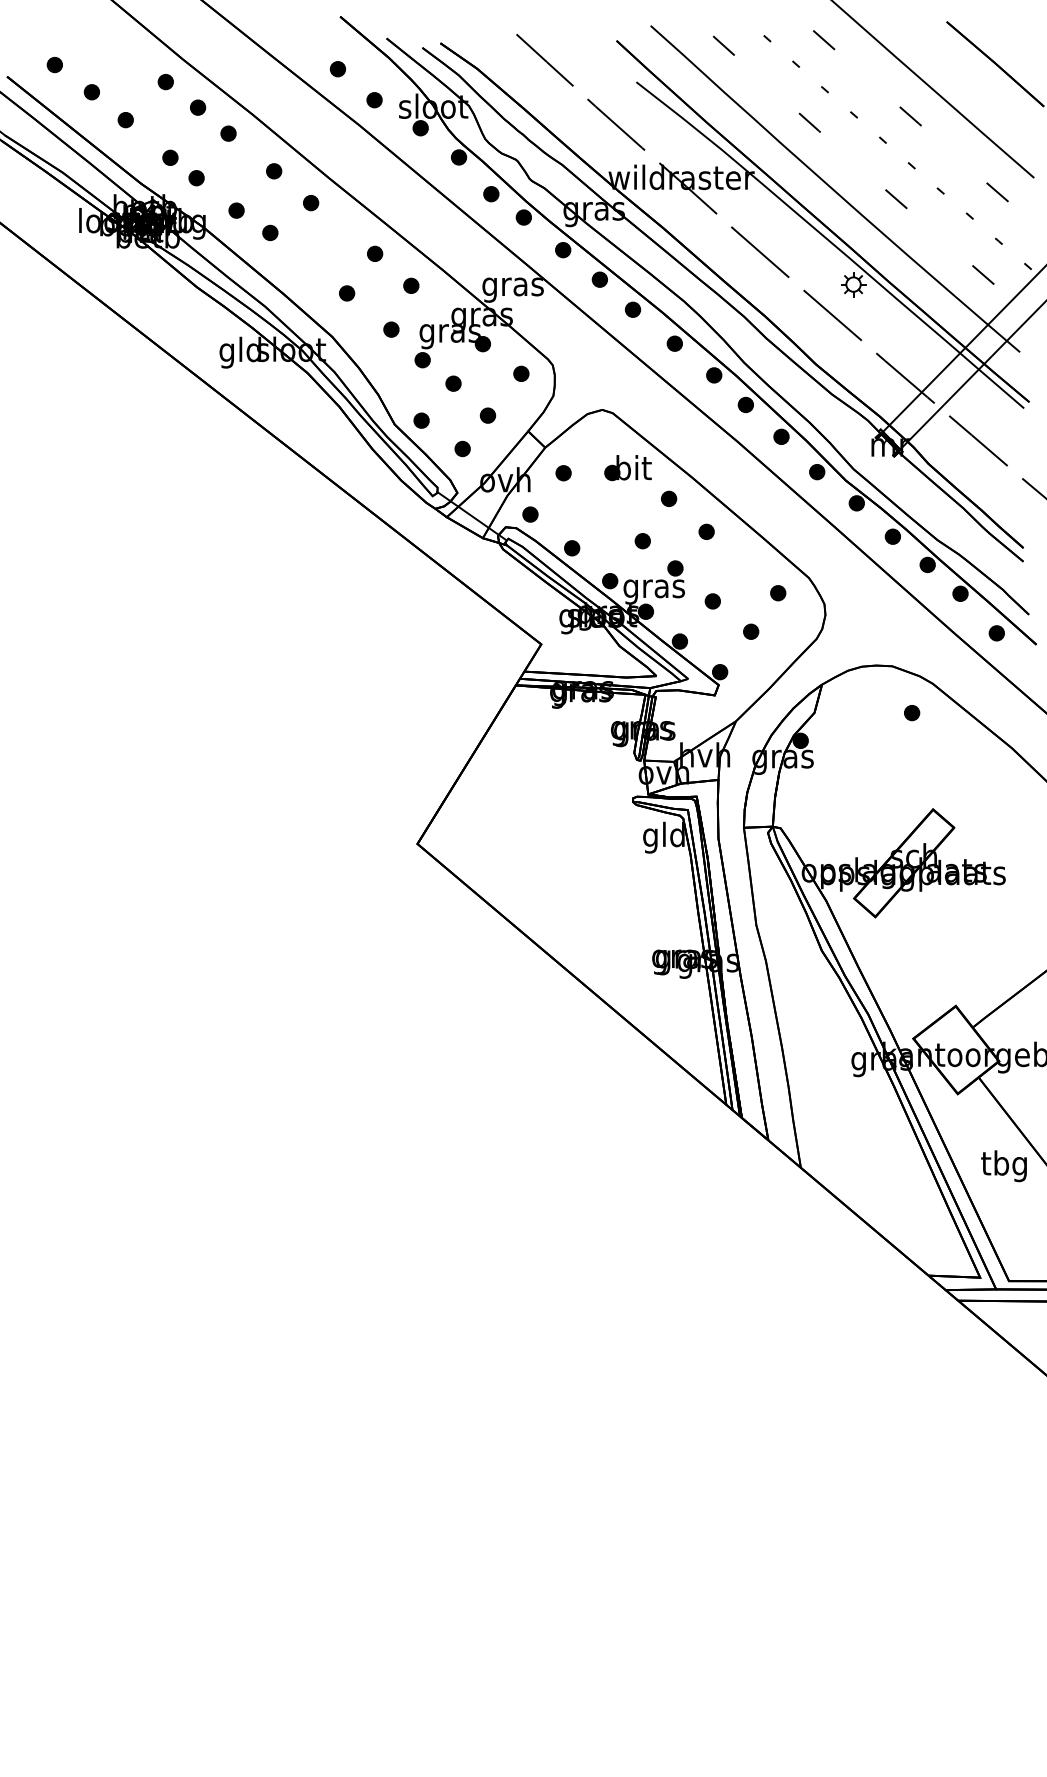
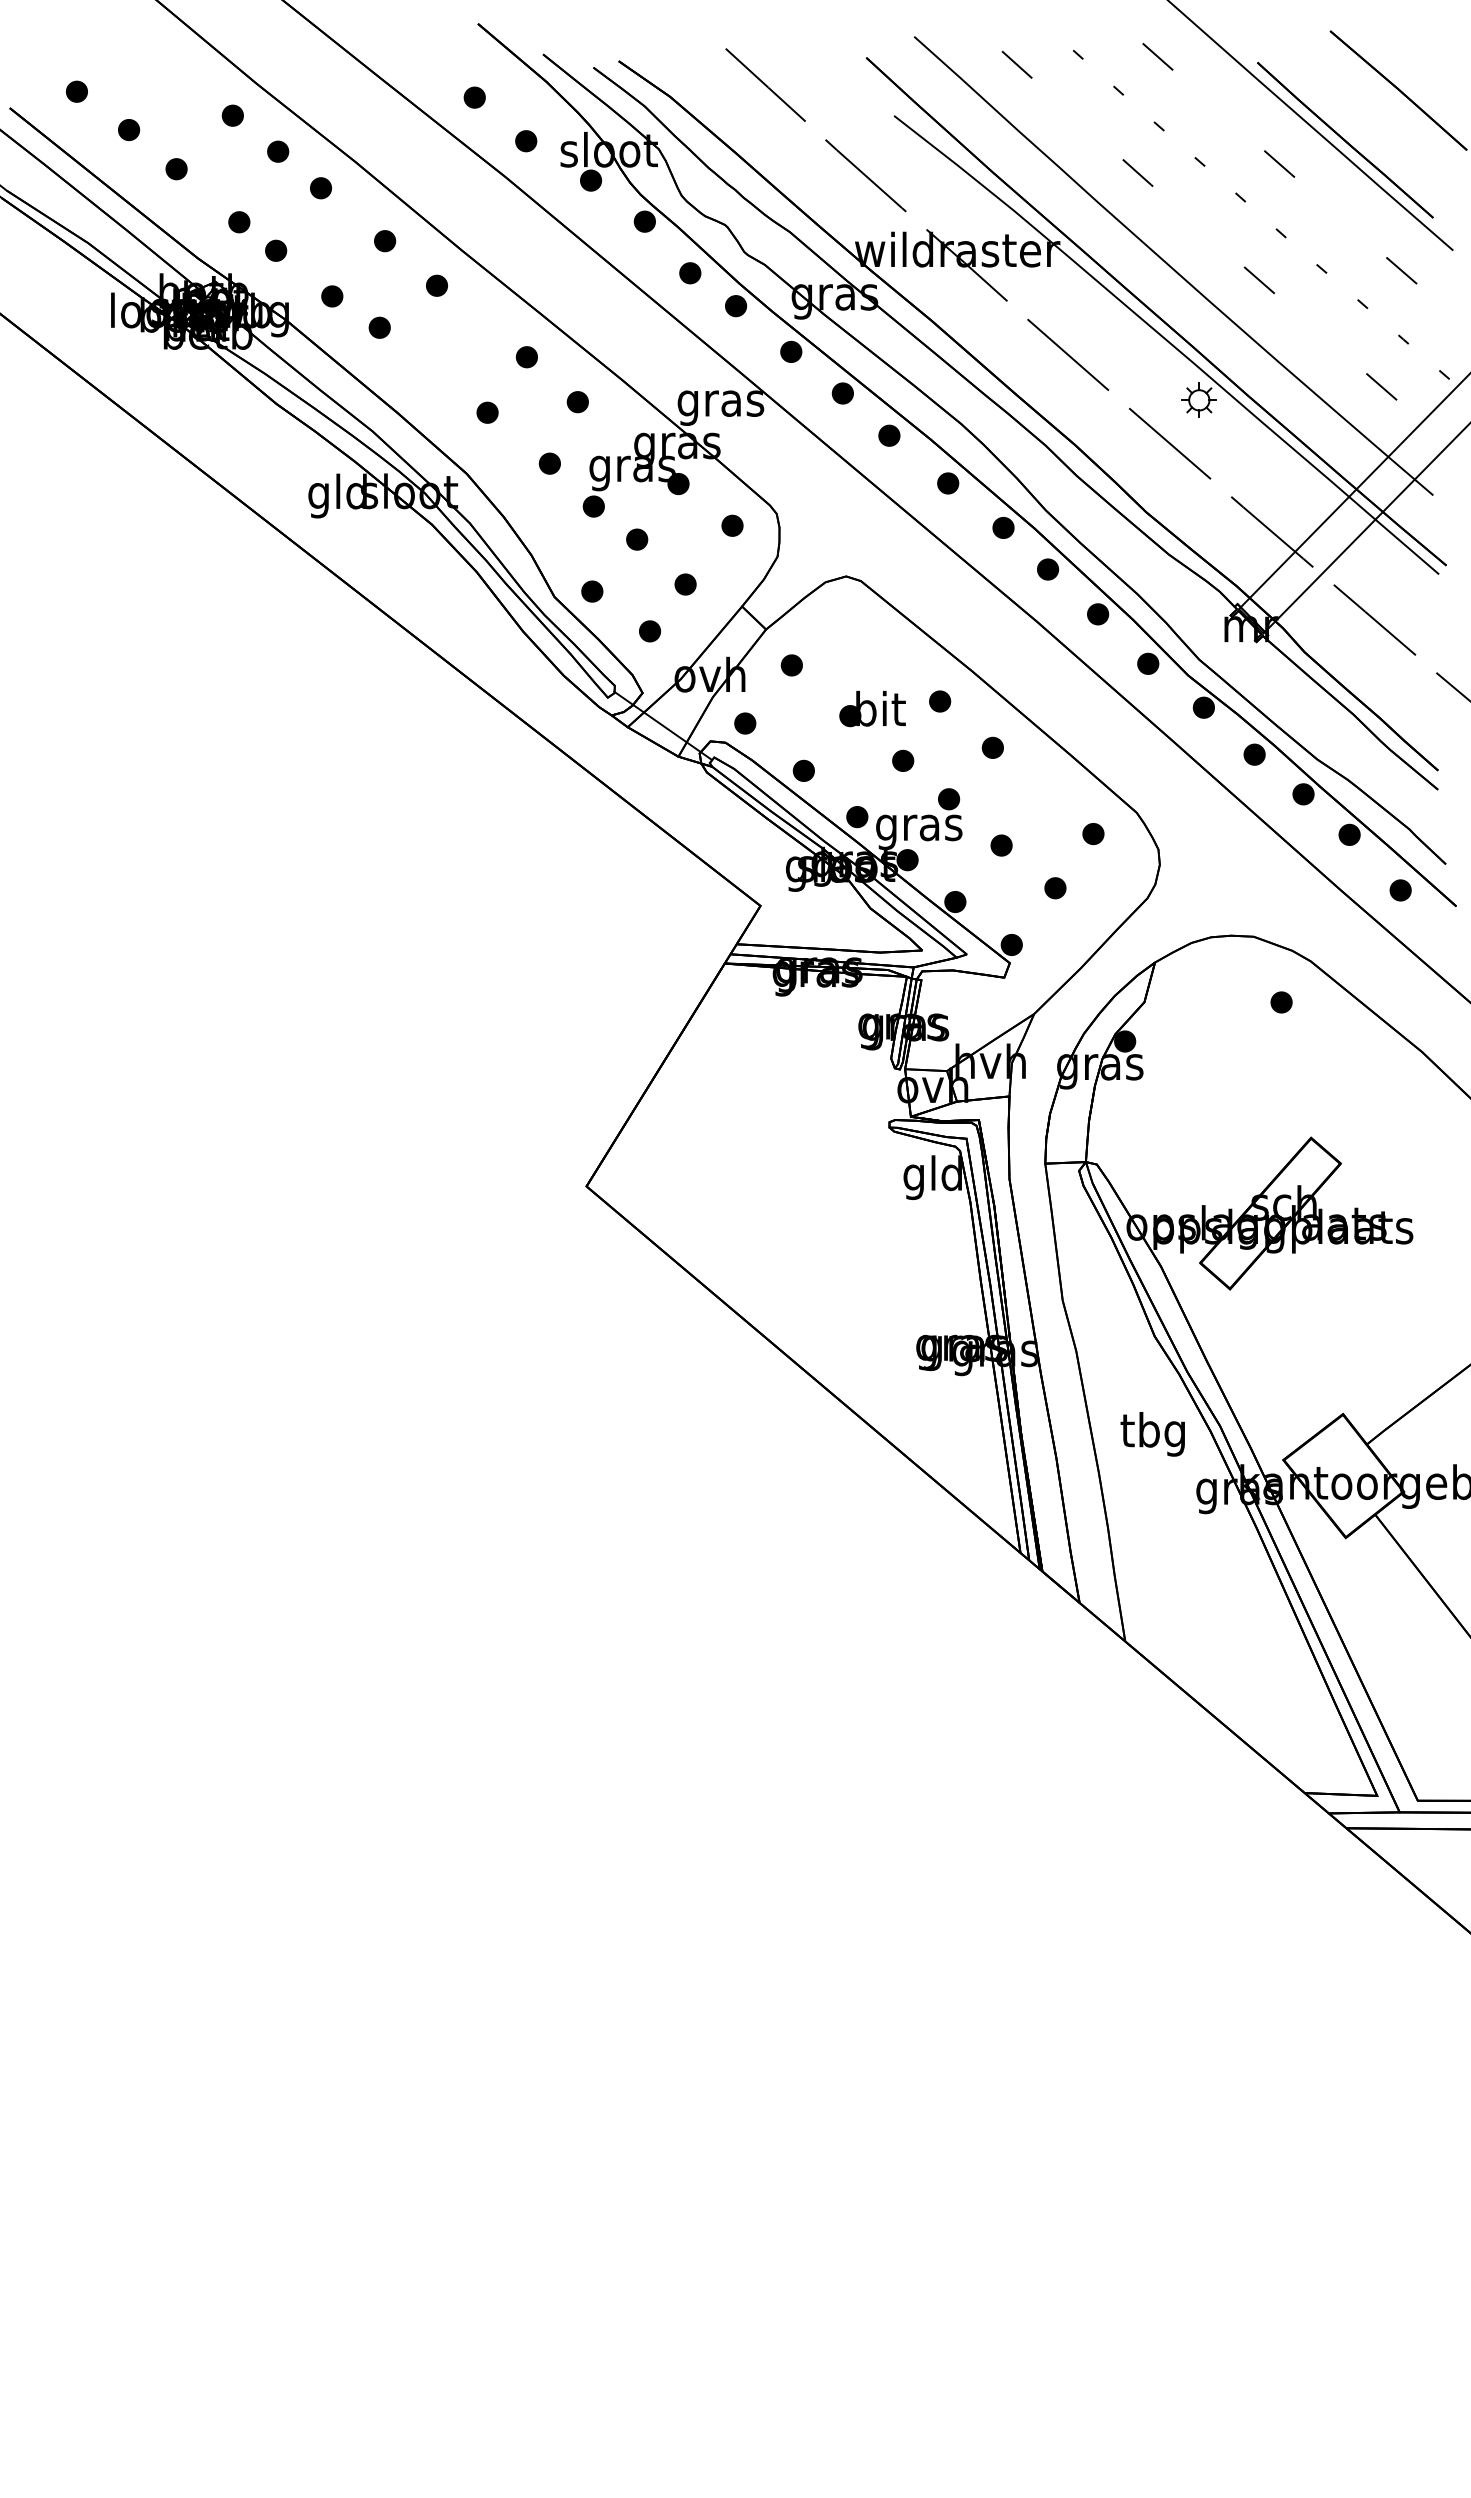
line: (957, 99) -> (1345, 140), added
part: (628, 468) -> (872, 709), moved
text: (1003, 1166) -> (1152, 1434), moved

